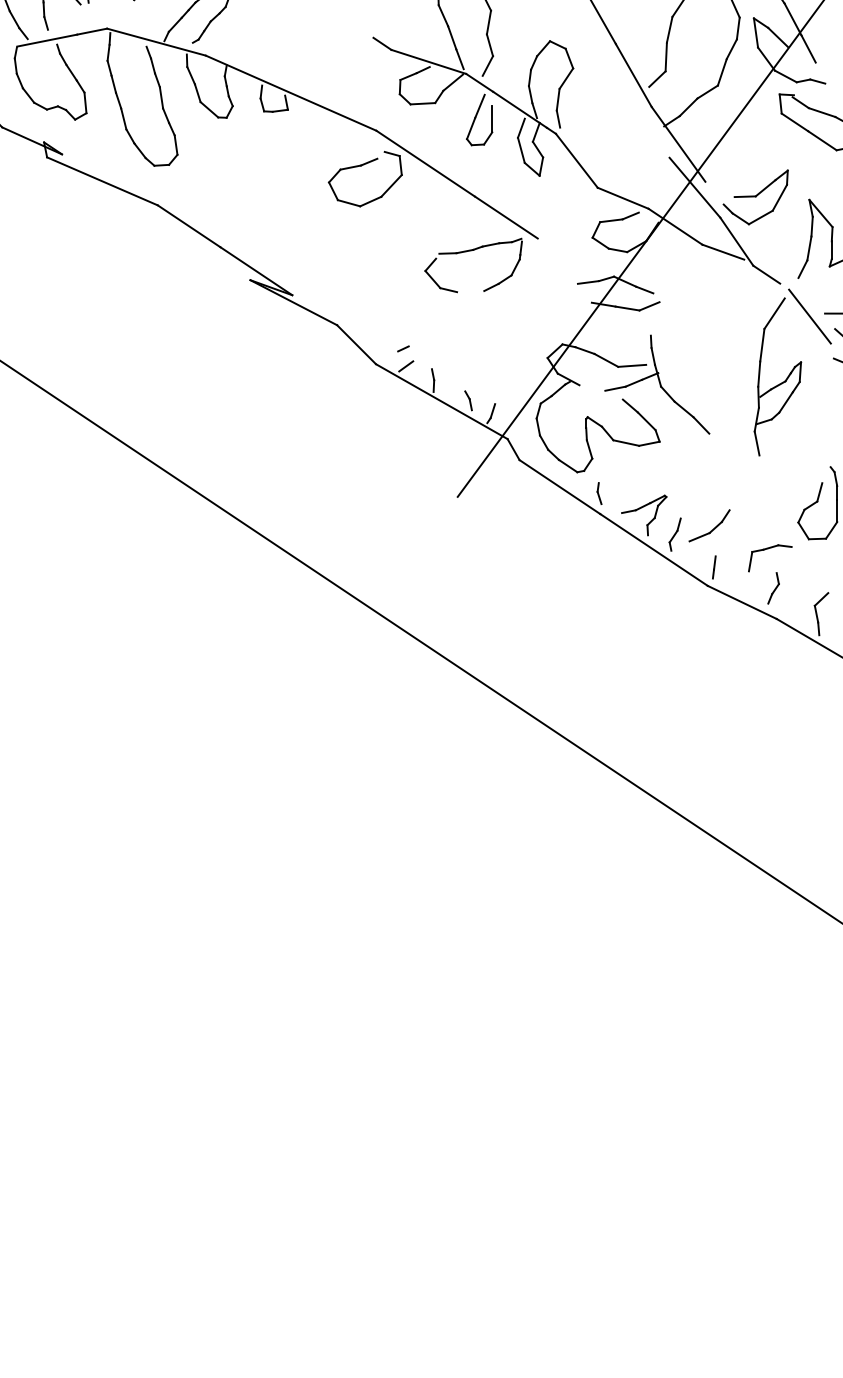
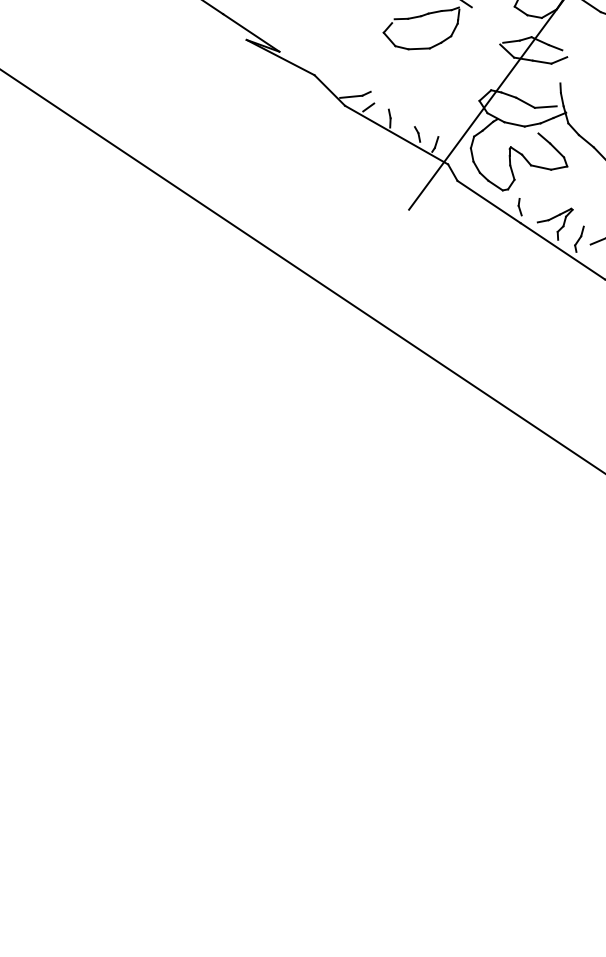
line: (470, 291) -> (419, 48), added
line: (582, 294) -> (506, 51), added
line: (383, 352) -> (350, 96), added
line: (592, 387) -> (514, 124), added

